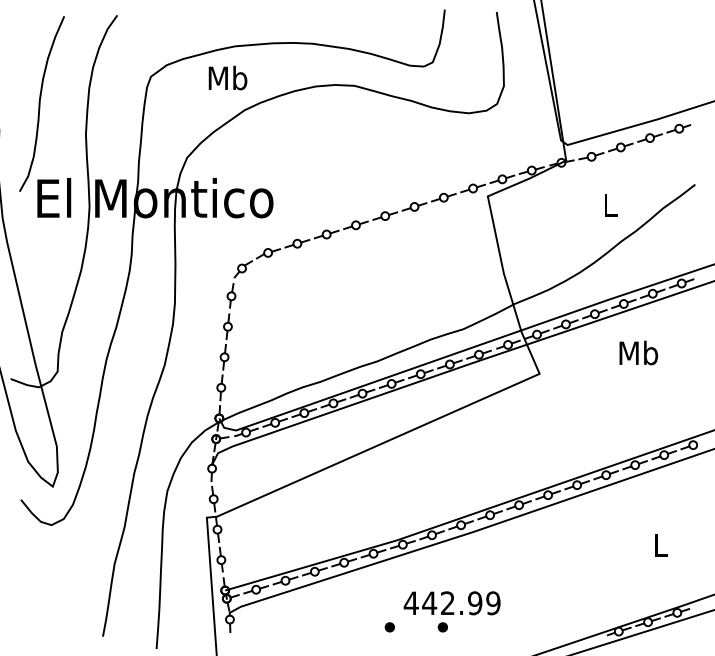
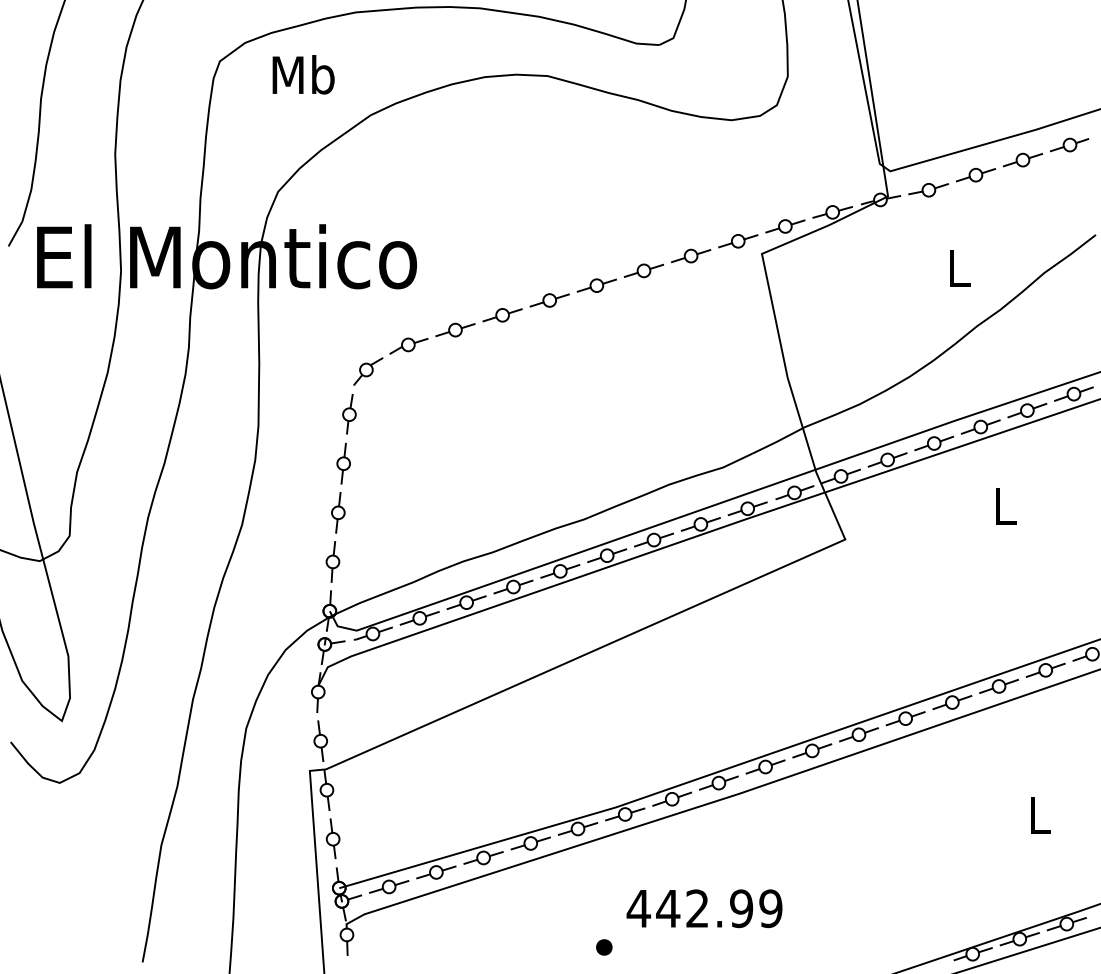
text: (227, 77) -> (302, 73), moved
text: (638, 352) -> (1004, 505), Mb -> L
part: (442, 627) -> (688, 947), removed

